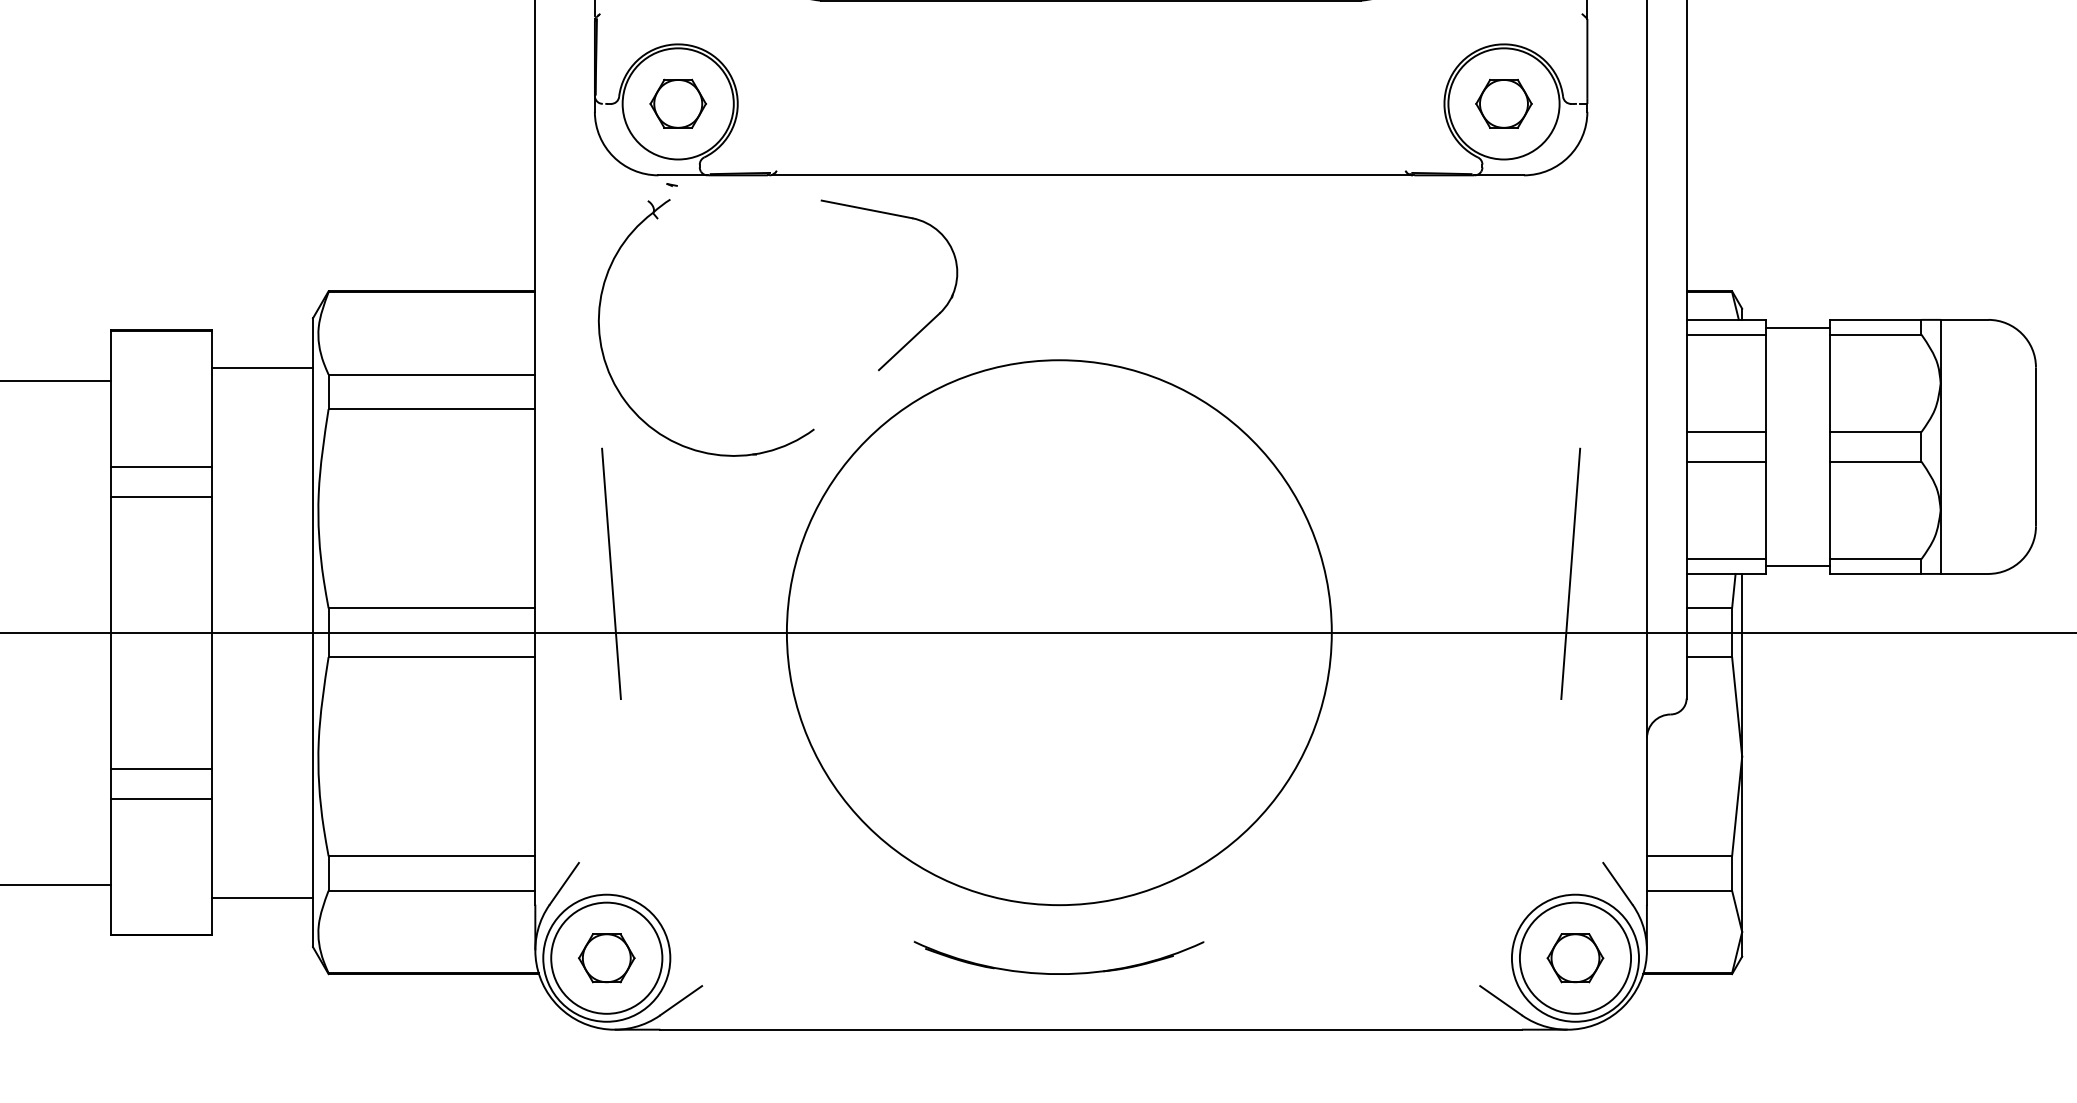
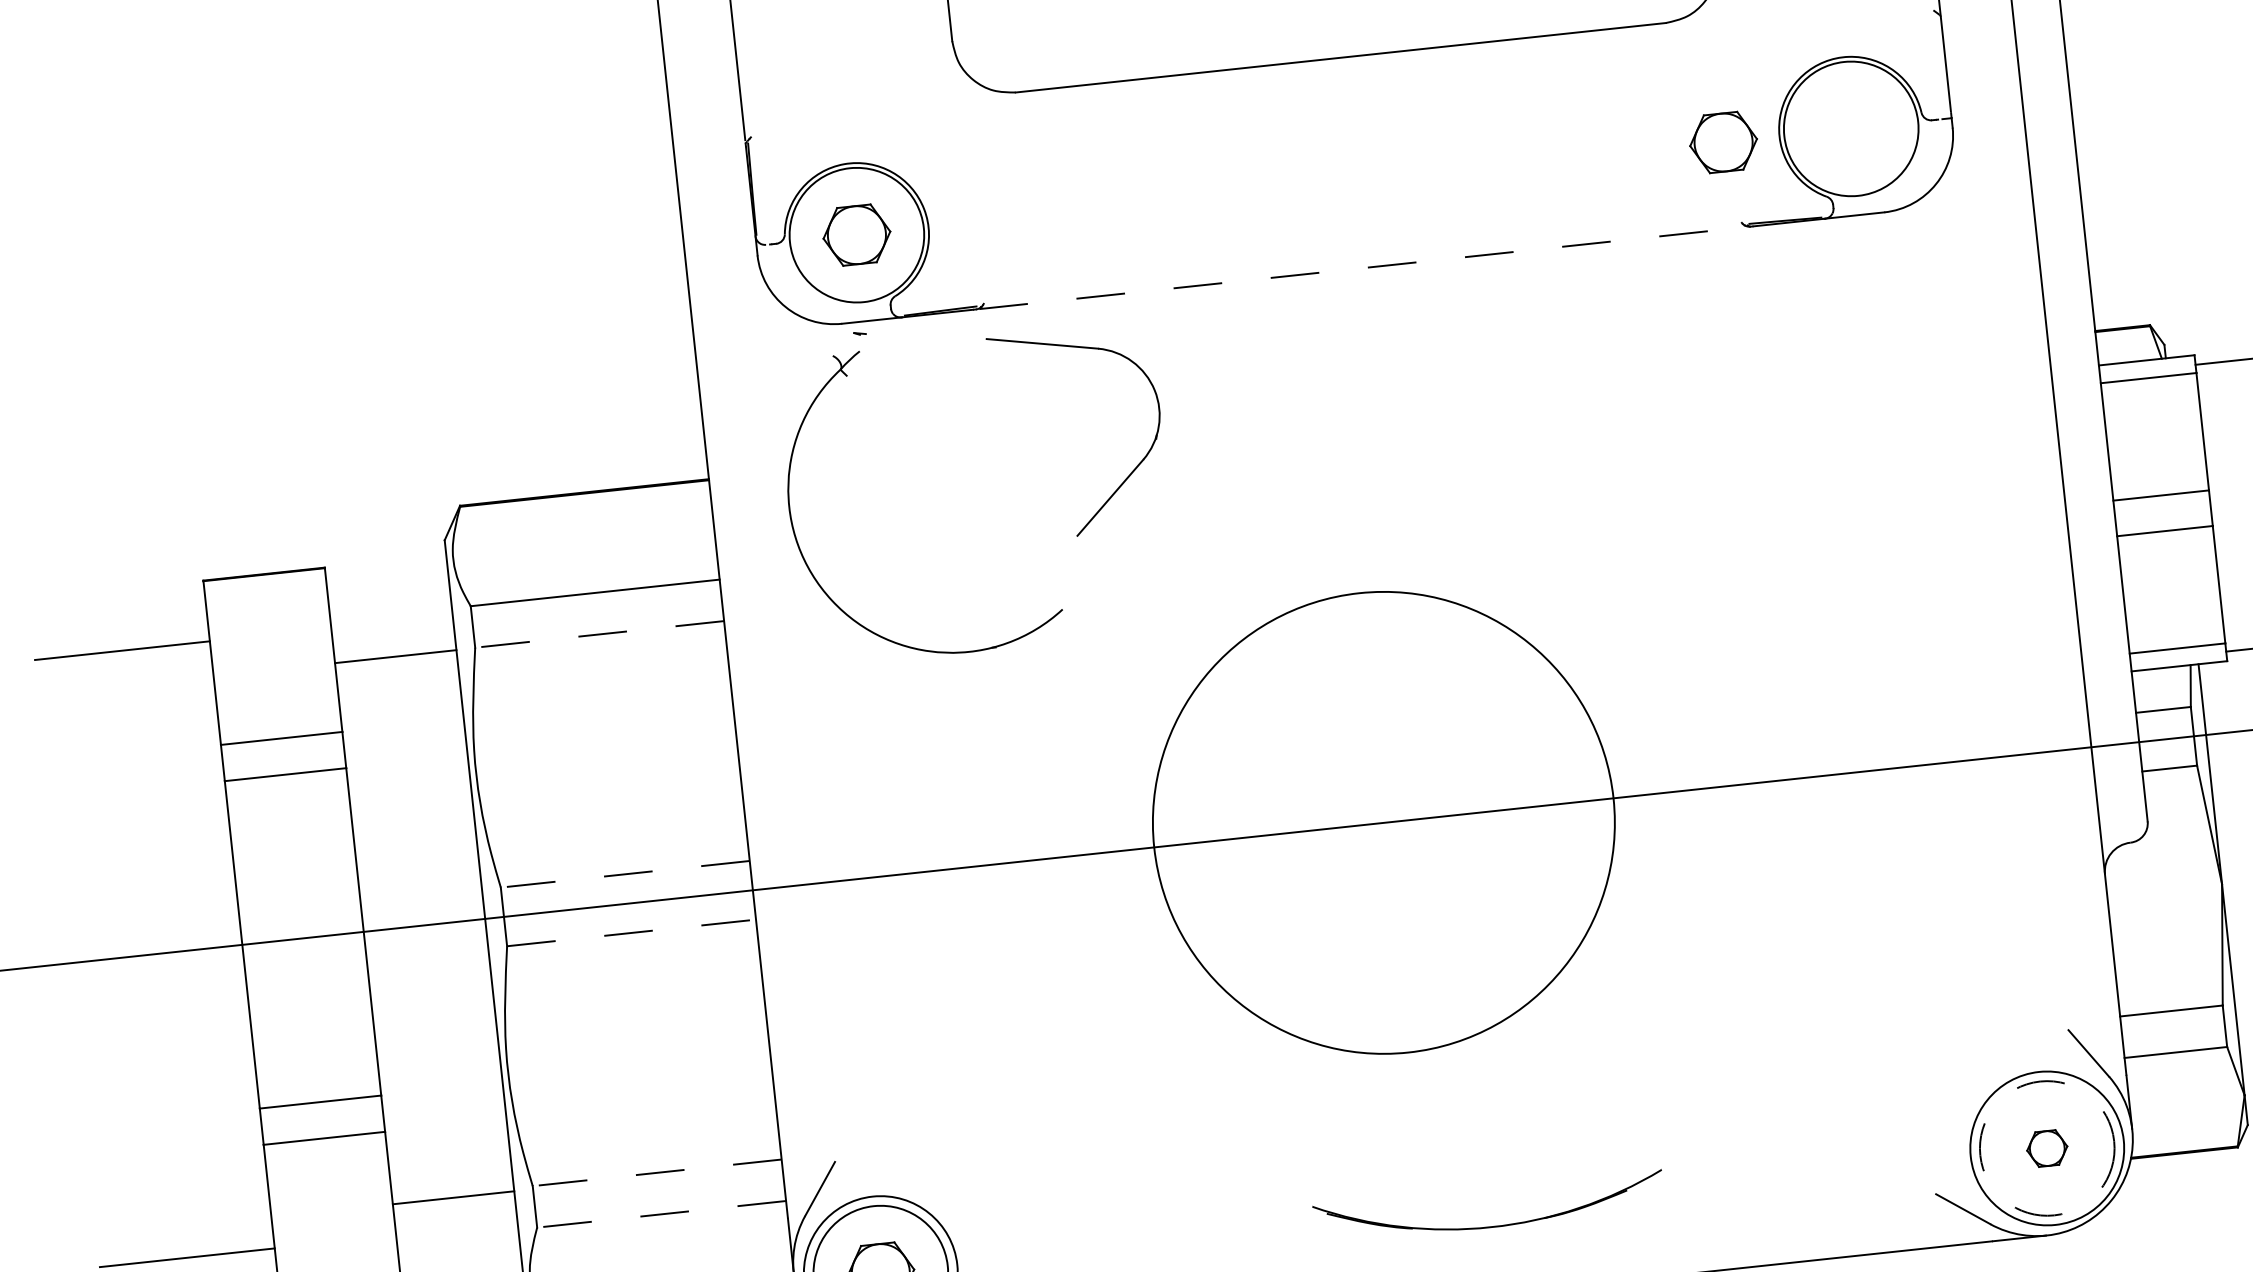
part: (1503, 103) -> (1722, 142), moved
line: (1091, 175) -> (1363, 268), solid -> dashed
part: (927, 323) -> (1129, 473), moved
line: (262, 367) -> (395, 656), moved
line: (431, 409) -> (599, 634), solid -> dashed
line: (611, 573) -> (836, 809), removed
line: (1570, 573) -> (1991, 685), removed
line: (431, 608) -> (624, 874), solid -> dashed
circle: (1058, 632) -> (1382, 822), size x0.7
line: (432, 657) -> (632, 933), solid -> dashed
line: (431, 856) -> (656, 1173), solid -> dashed
line: (431, 890) -> (661, 1214), solid -> dashed
line: (262, 897) -> (453, 1197), moved
circle: (1575, 957) -> (2047, 1147), solid -> dashed
part: (1575, 958) -> (2047, 1148), size x0.6
part: (1058, 973) -> (1490, 1226), moved

